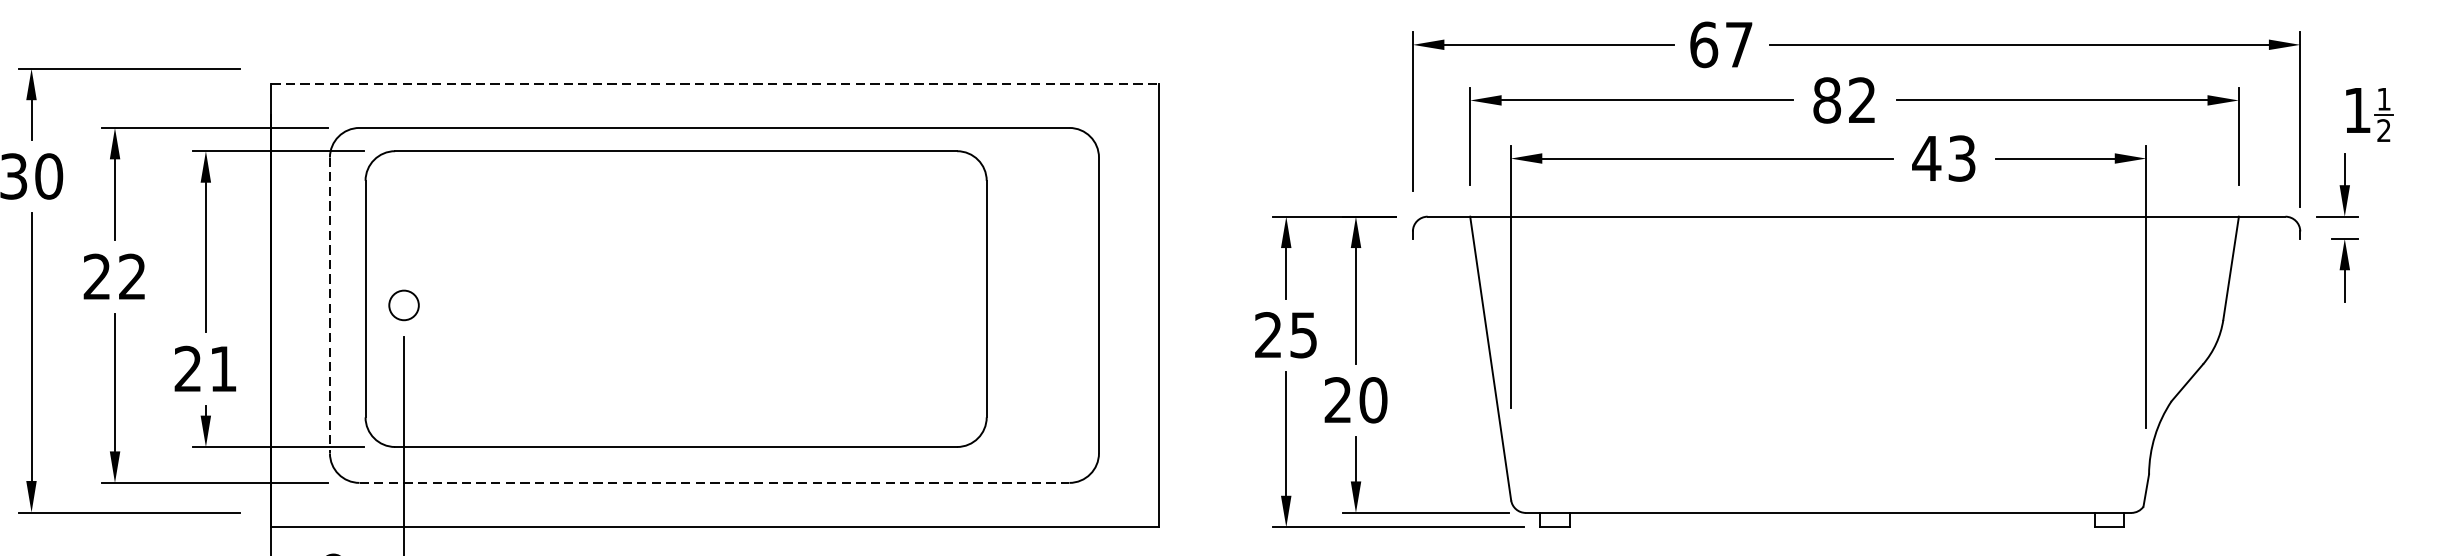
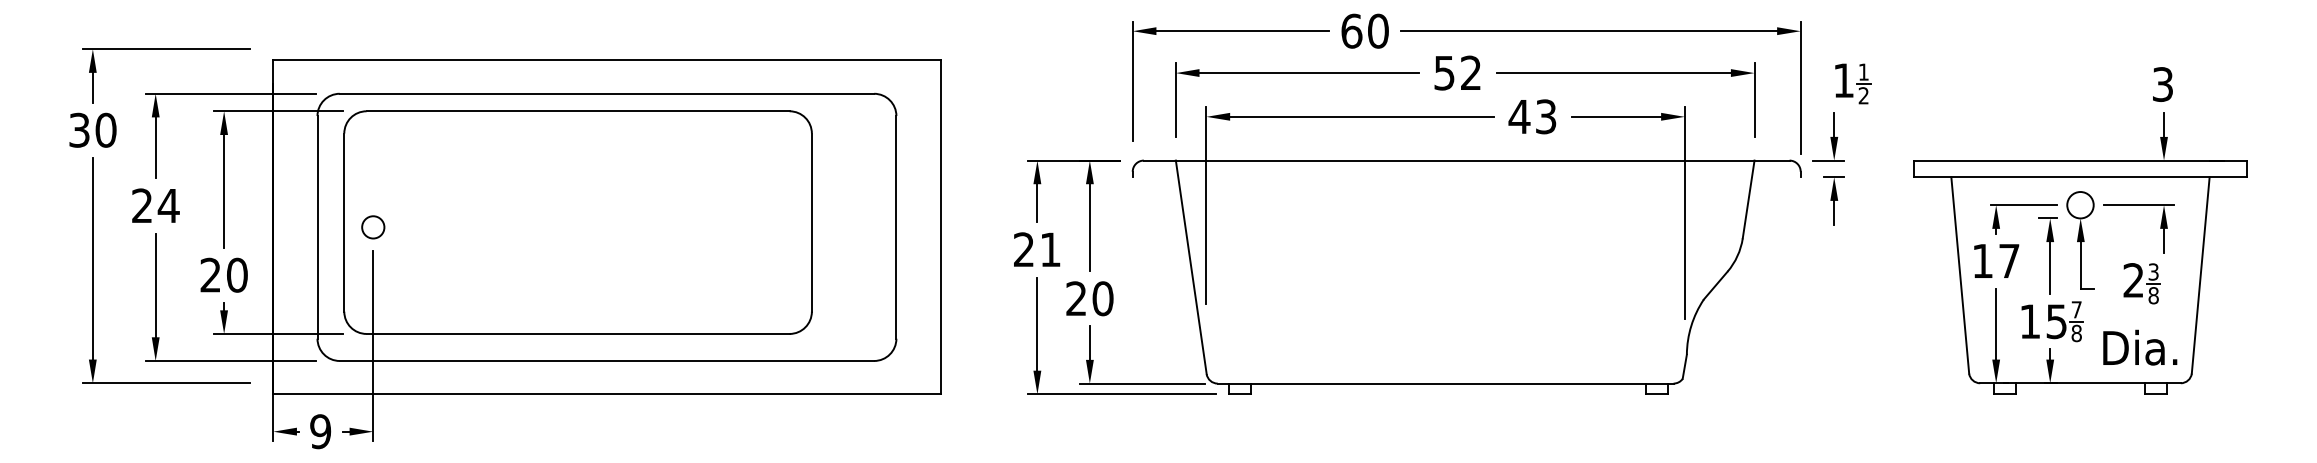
text: (1739, 43) -> (1378, 30), 67 -> 60
line: (715, 83) -> (607, 60), dashed -> solid
text: (1827, 99) -> (1444, 72), 82 -> 52
text: (132, 276) -> (168, 205), 22 -> 24
line: (329, 305) -> (317, 227), dashed -> solid
text: (1303, 334) -> (1050, 249), 25 -> 21
text: (223, 368) -> (237, 274), 21 -> 20
line: (715, 482) -> (607, 360), dashed -> solid

